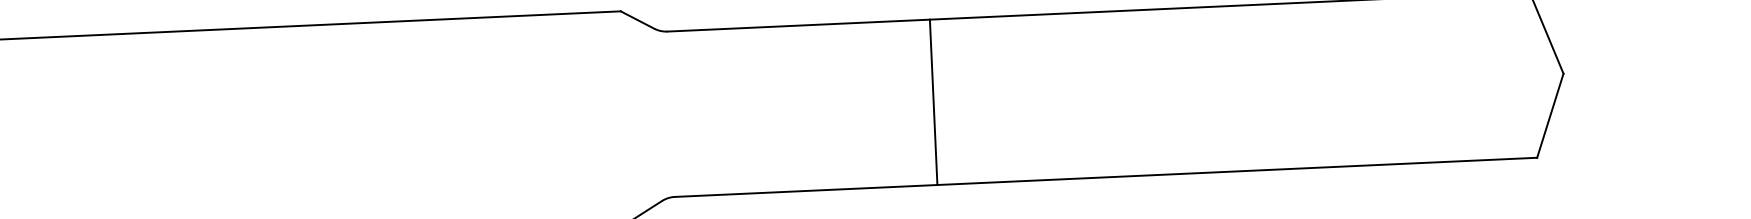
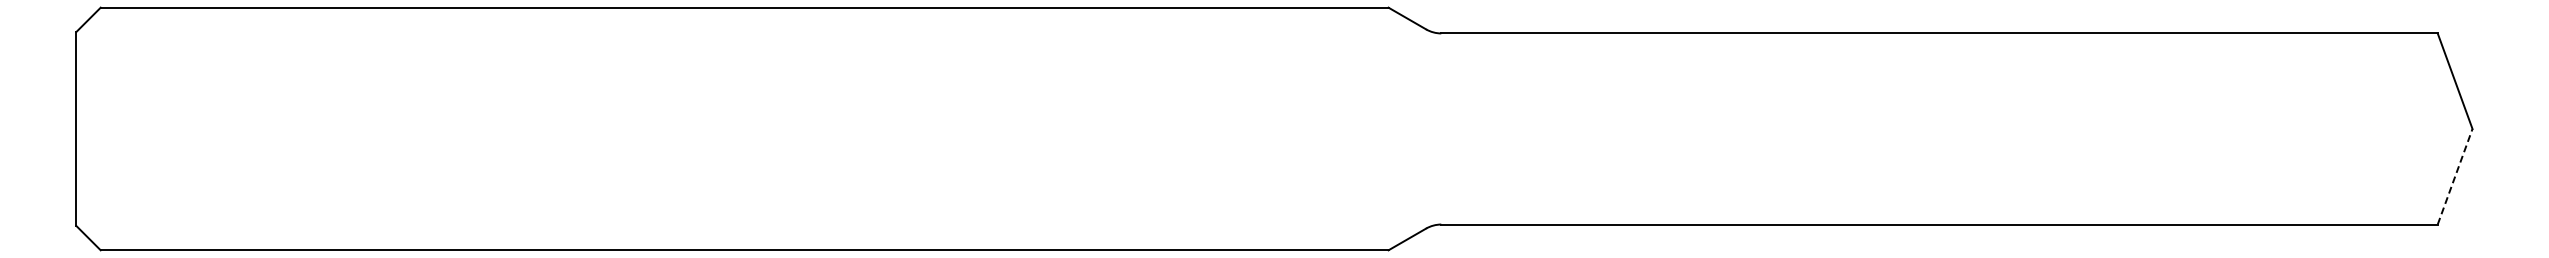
line: (933, 101) -> (1744, 128), removed
line: (1550, 115) -> (2455, 176), solid -> dashed

